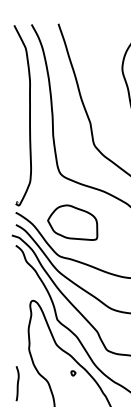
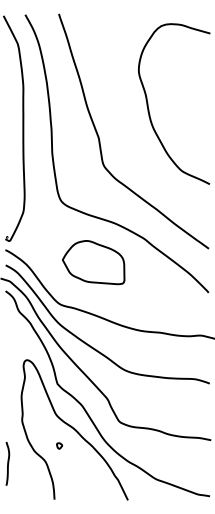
part: (72, 222) -> (93, 262), moved
part: (73, 373) -> (59, 445), moved

